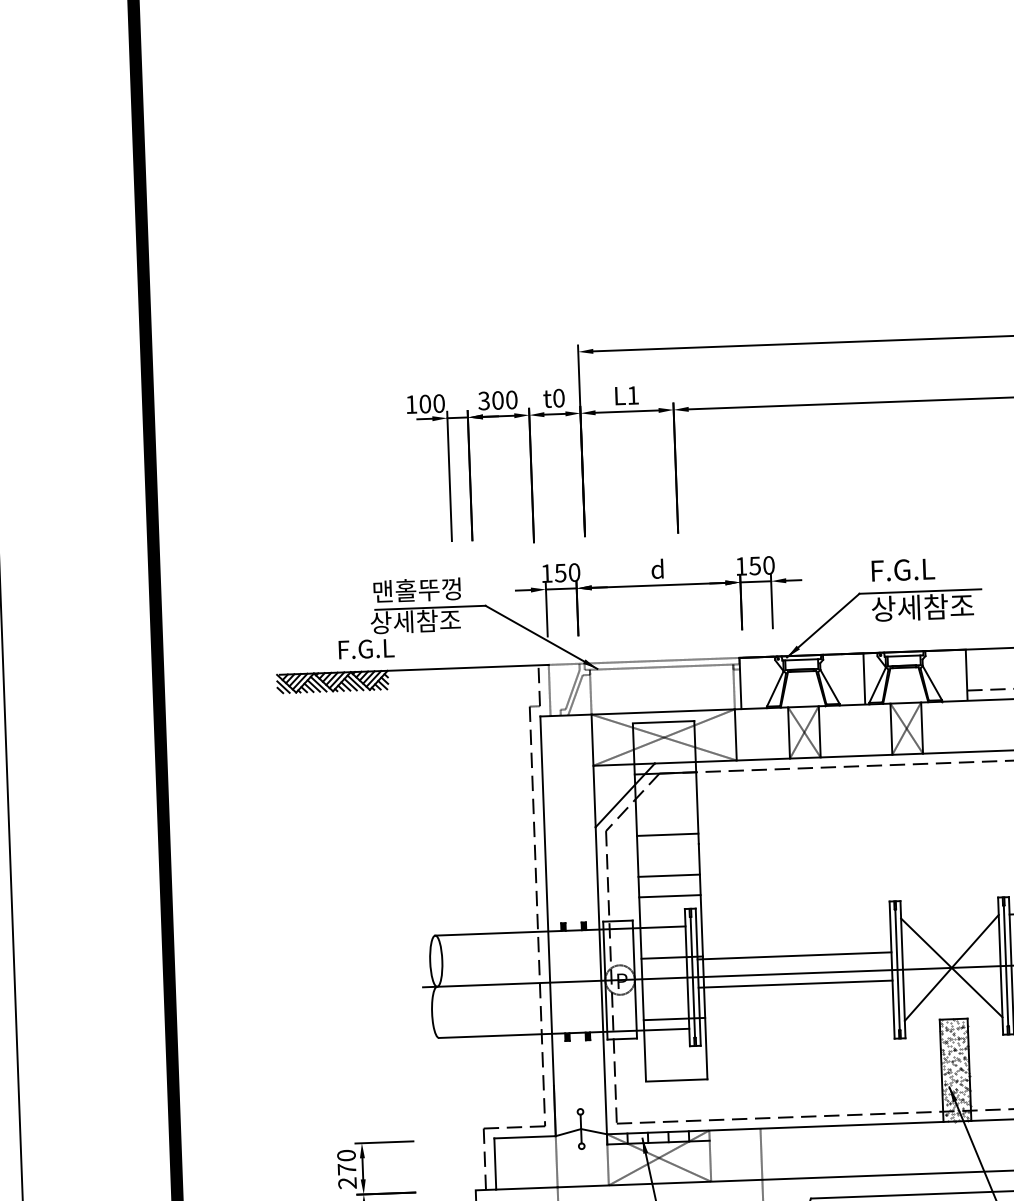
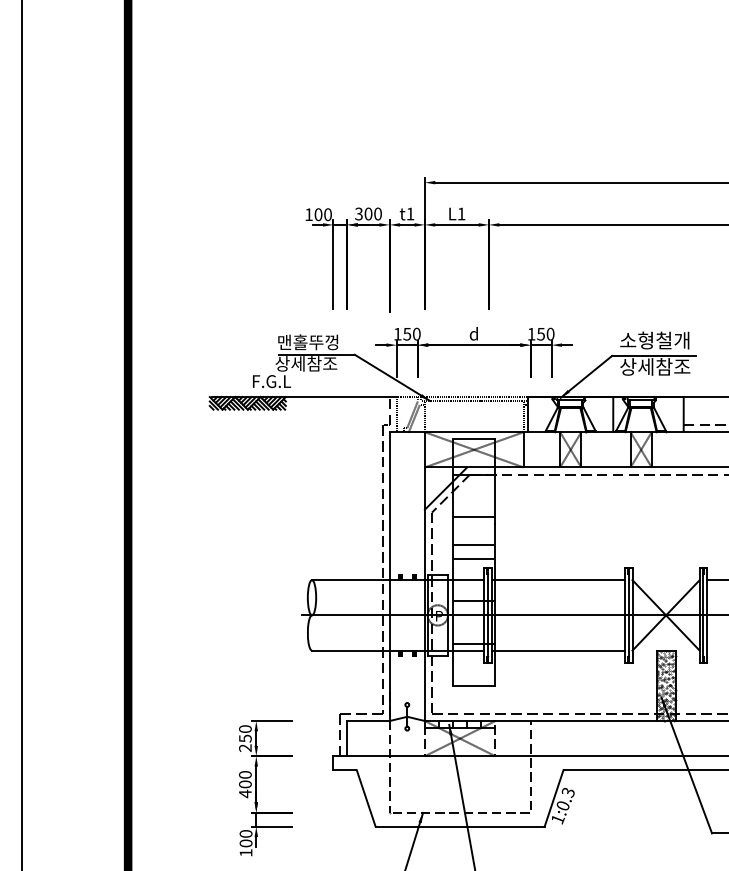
text: (558, 397) -> (410, 213), t0 -> t1
text: (920, 569) -> (654, 340), F.G.L -> 소형철개
line: (794, 956) -> (558, 580), moved
line: (795, 983) -> (558, 650), moved
text: (347, 1169) -> (245, 738), 270 -> 250

